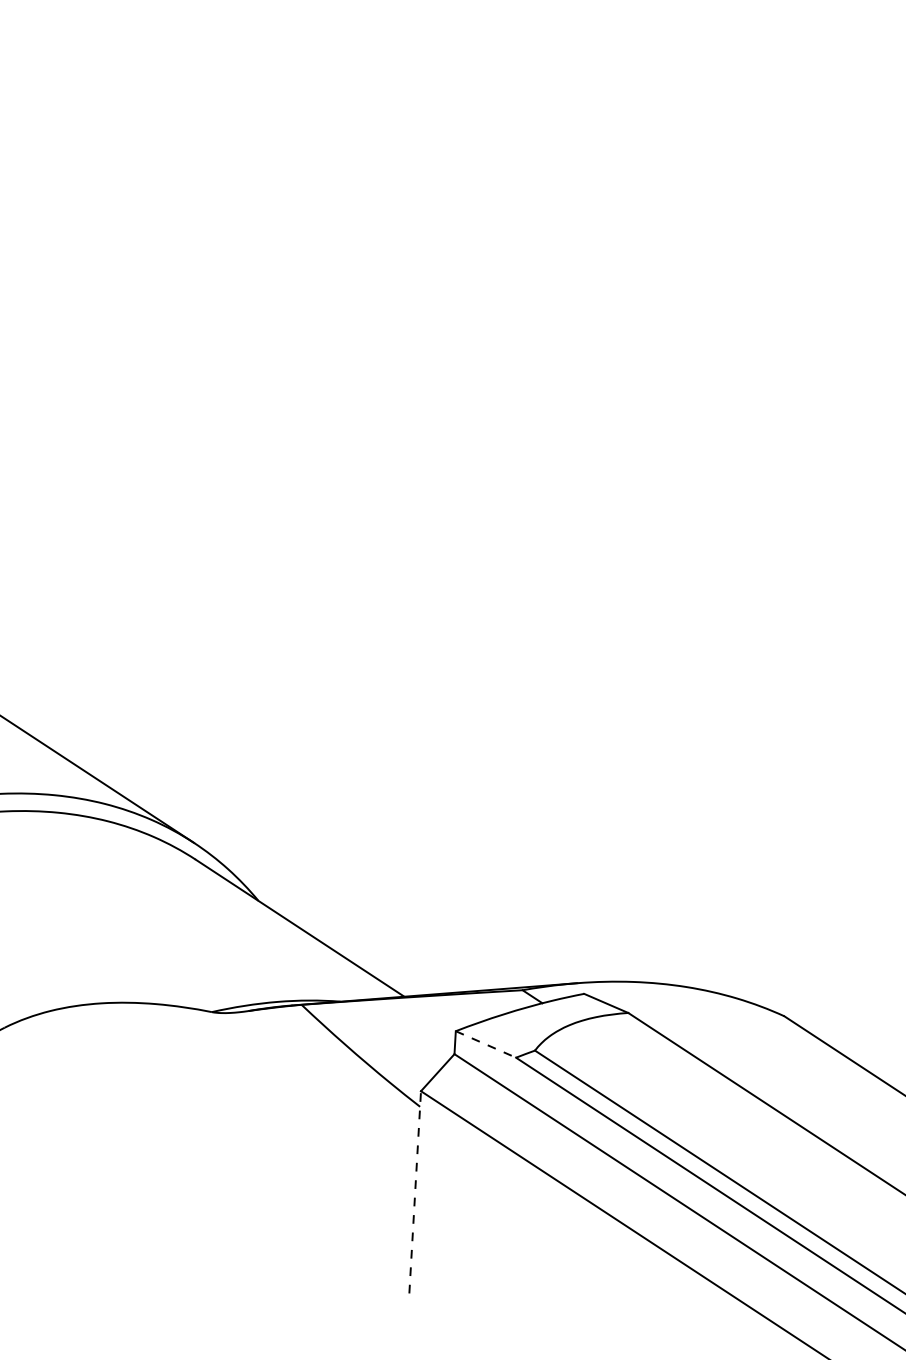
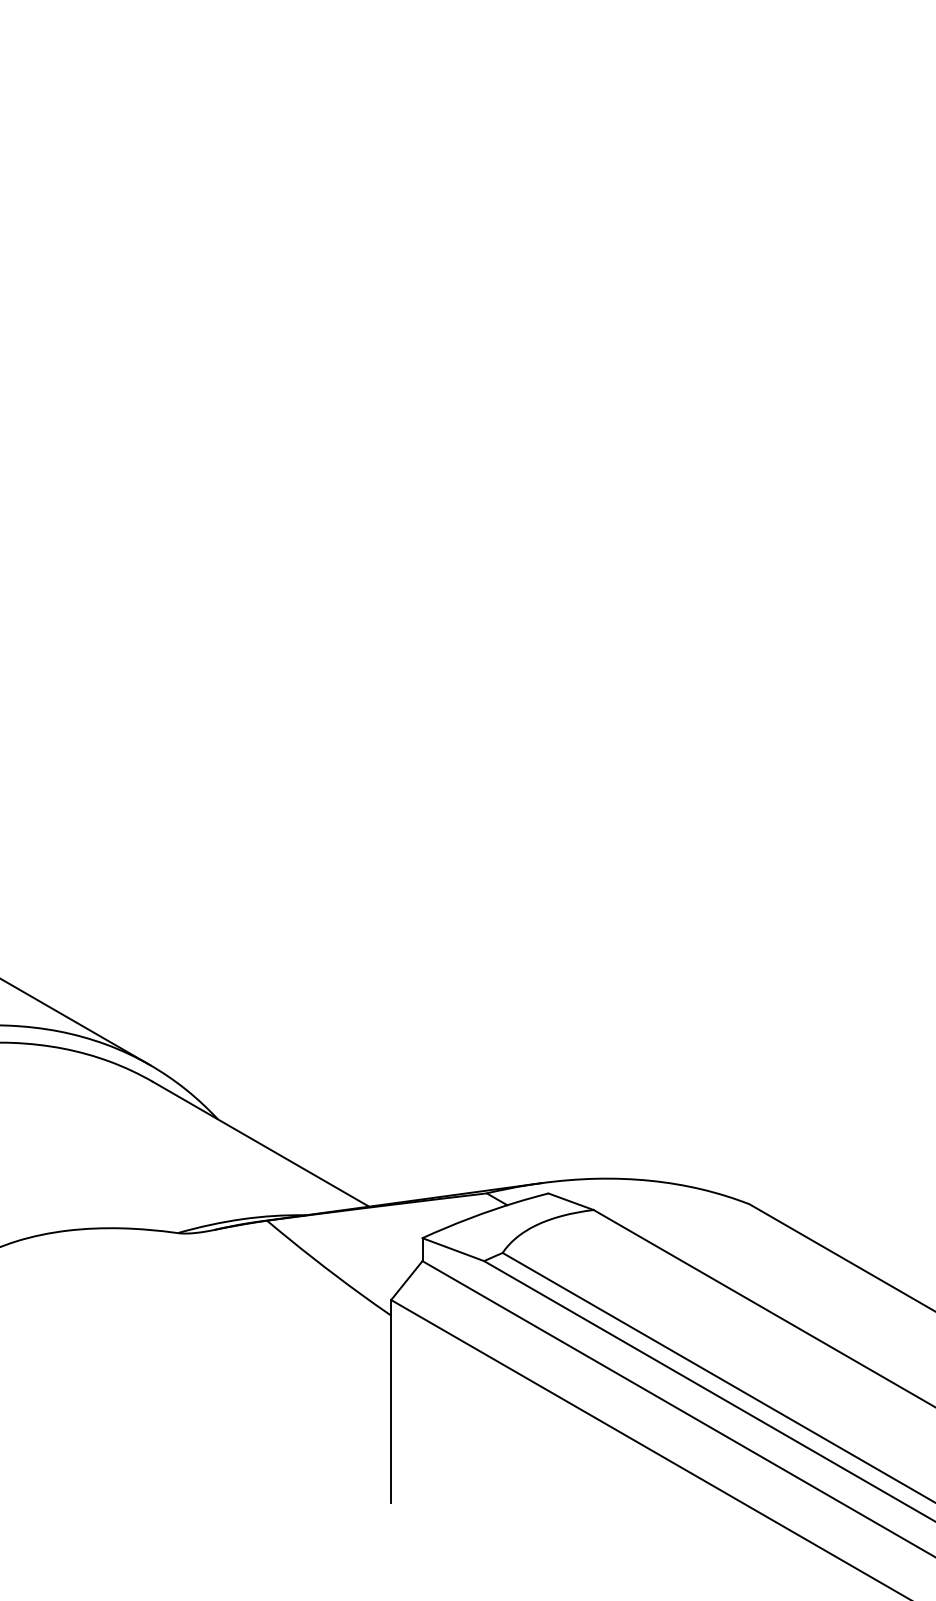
line: (486, 1044) -> (453, 1249), dashed -> solid
line: (415, 1191) -> (391, 1400), dashed -> solid

